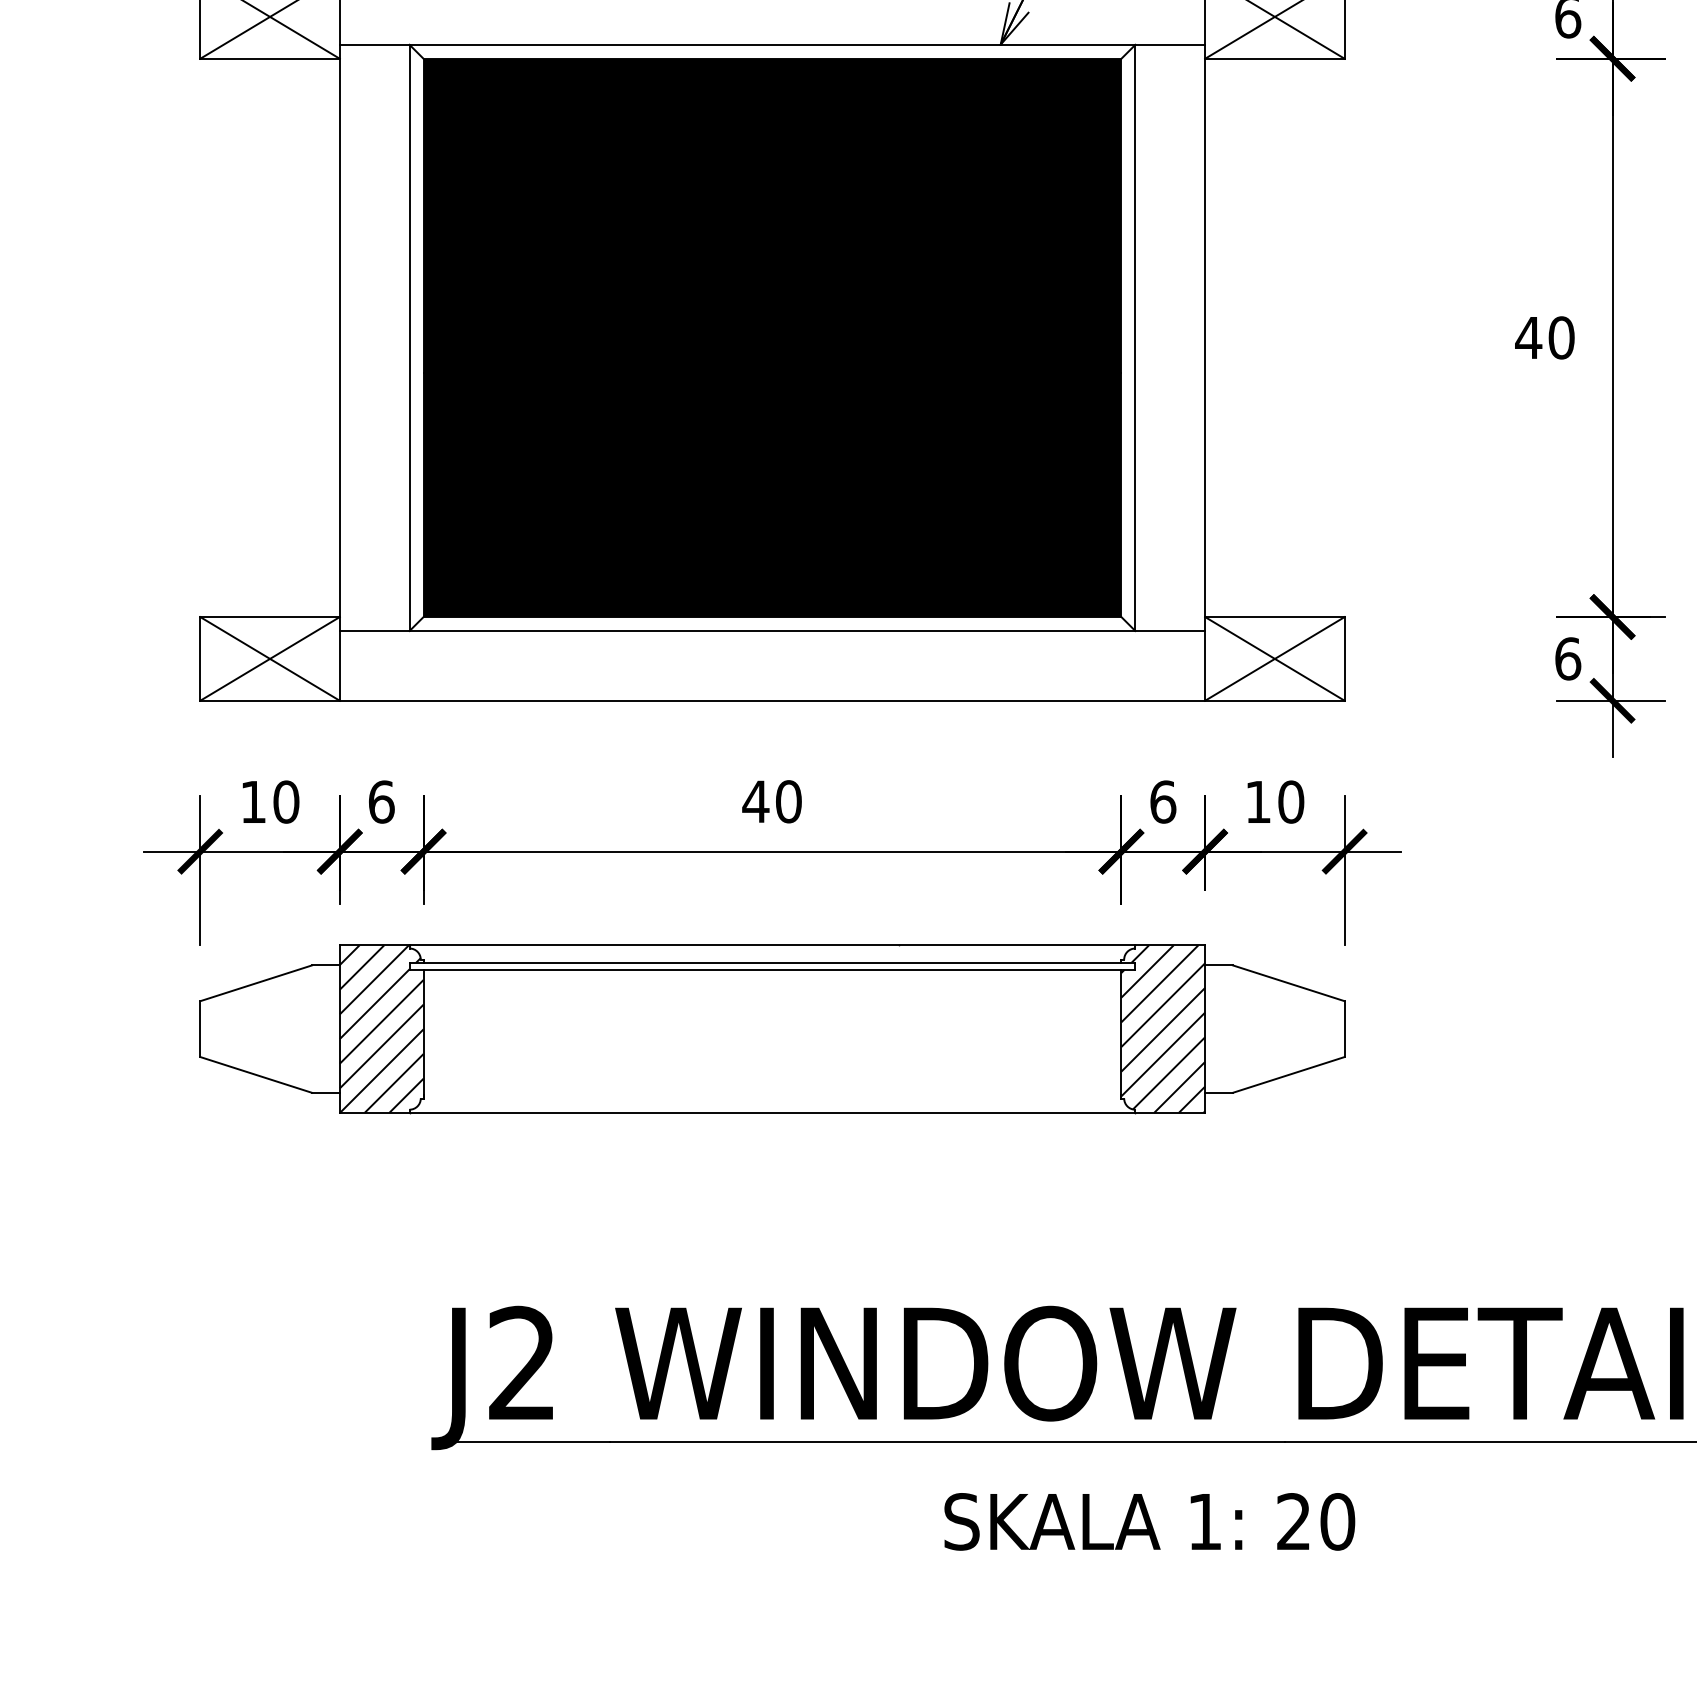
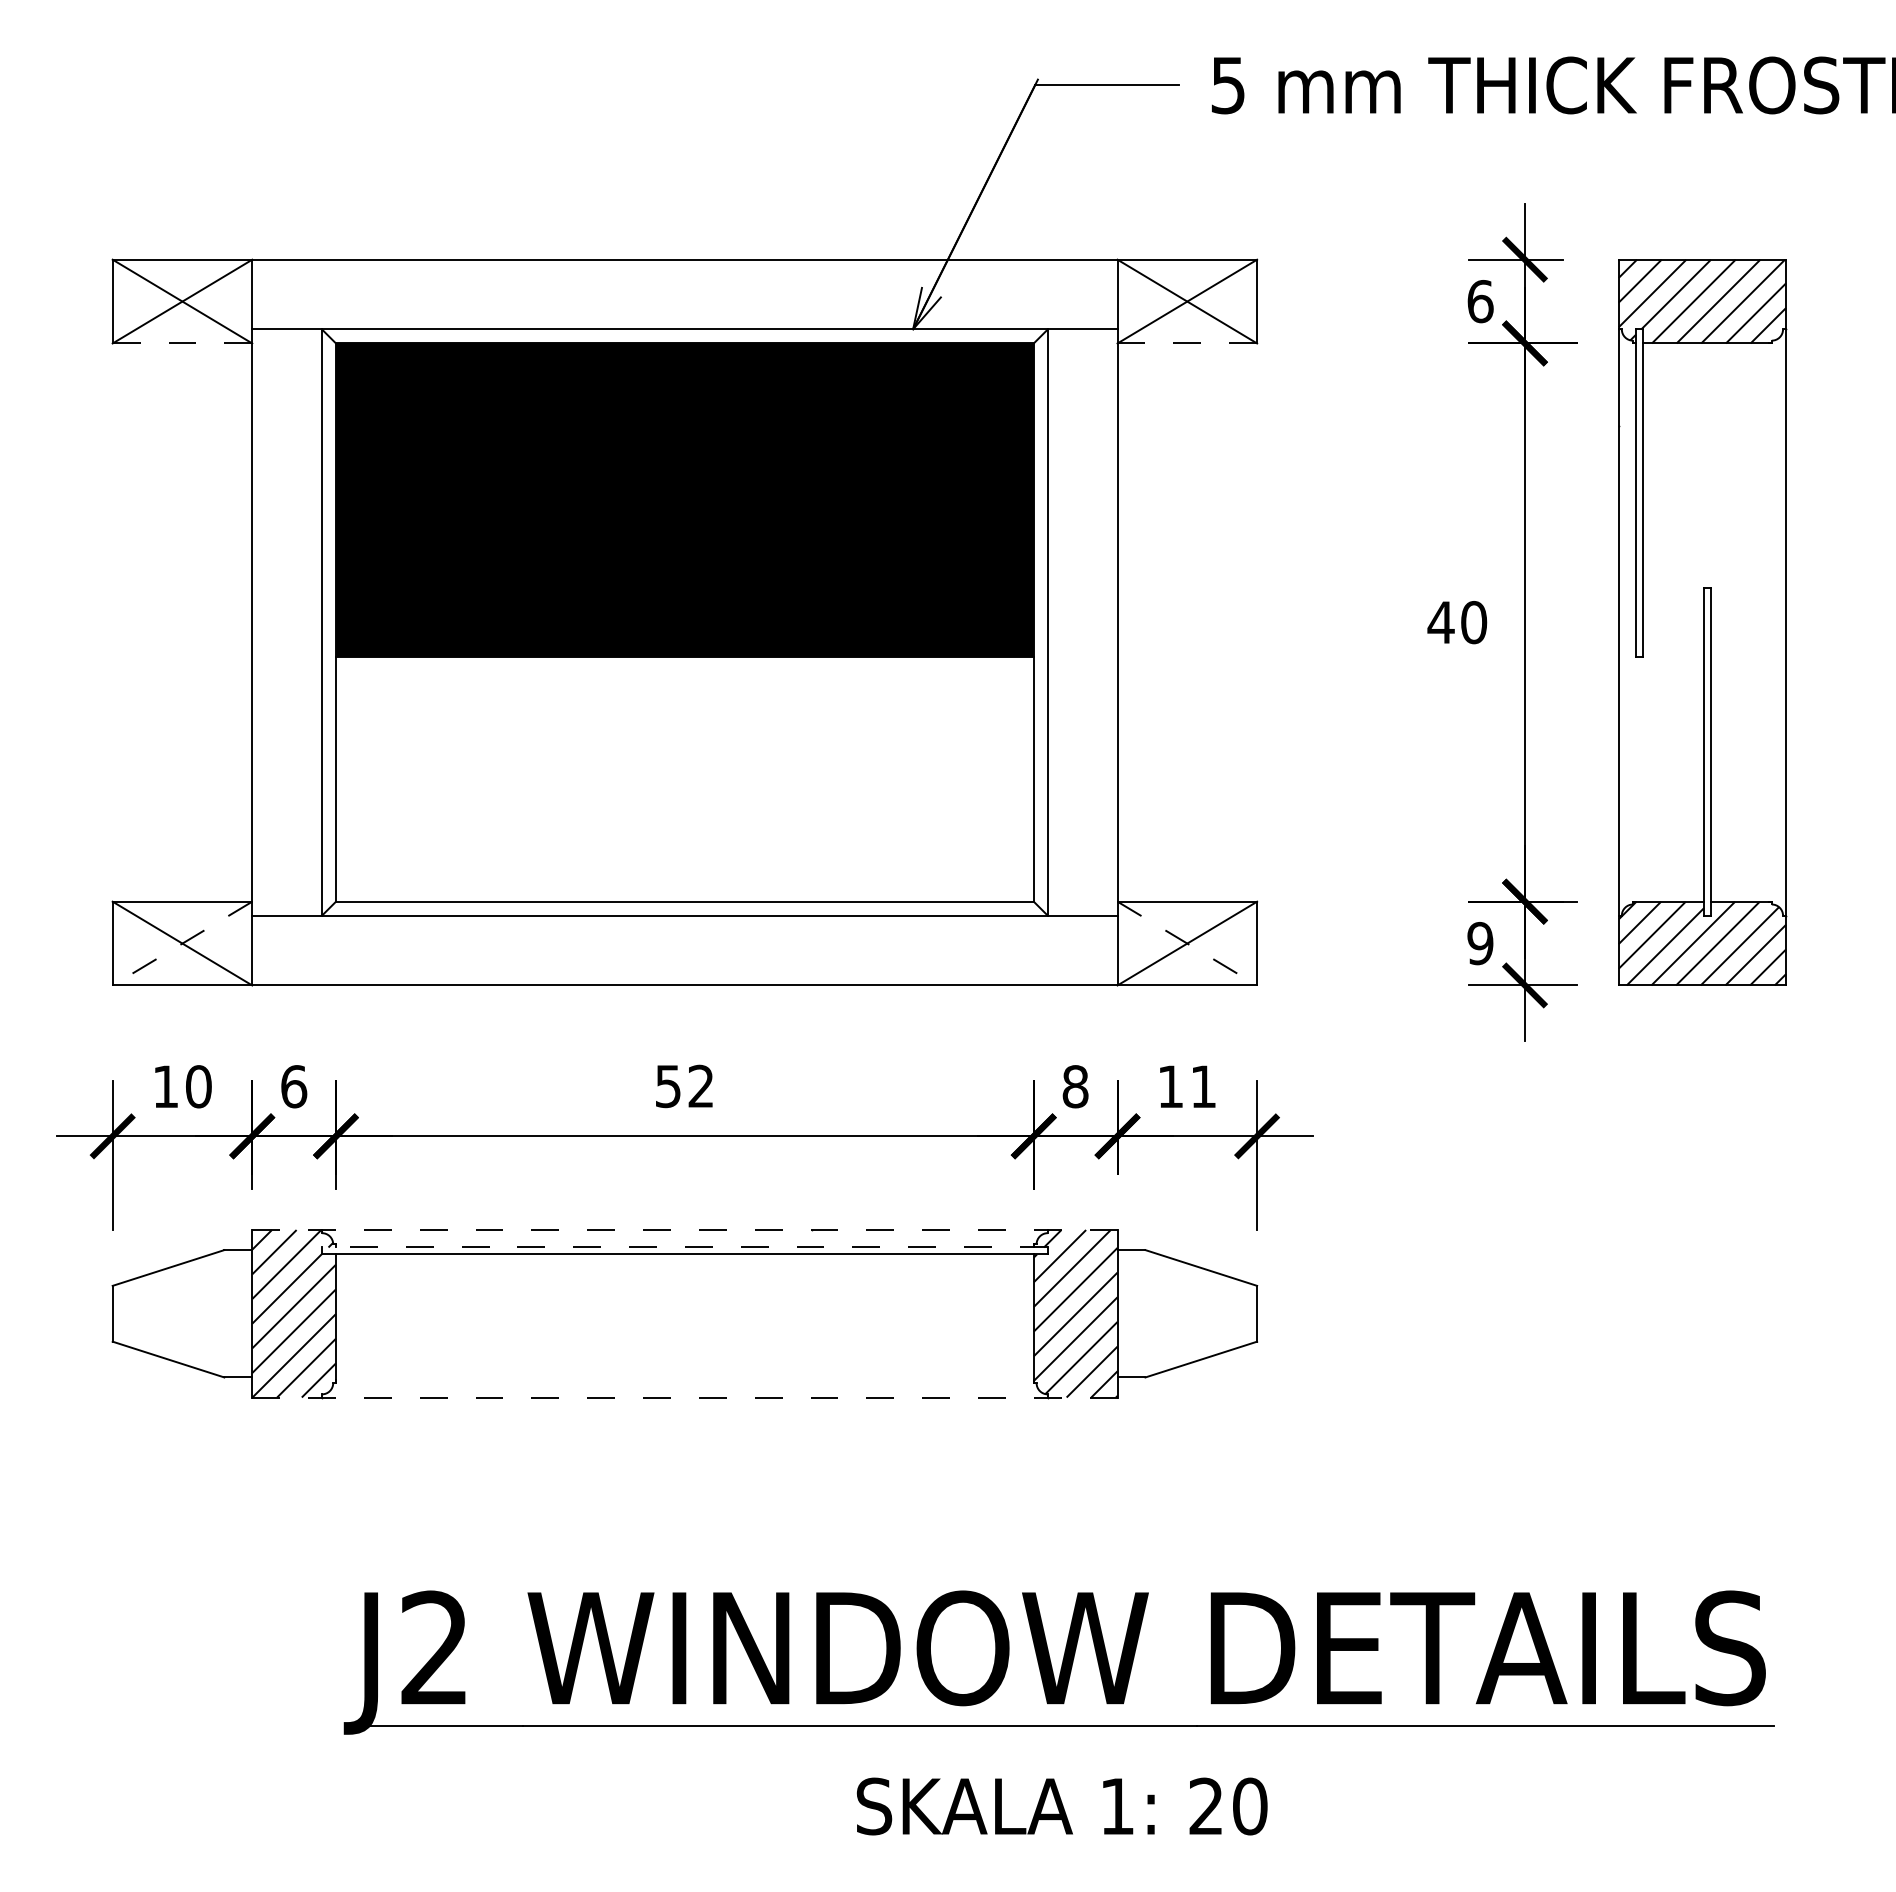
line: (270, 58) -> (182, 343), solid -> dashed
line: (1275, 58) -> (1187, 343), solid -> dashed
fill: (772, 494) -> (684, 779), removed
line: (270, 658) -> (182, 943), solid -> dashed
line: (1275, 658) -> (1187, 943), solid -> dashed
text: (1568, 658) -> (1480, 943), 6 -> 9
text: (772, 801) -> (684, 1086), 40 -> 52
text: (1163, 801) -> (1075, 1086), 6 -> 8
text: (1291, 801) -> (1203, 1086), 10 -> 11
line: (772, 945) -> (684, 1230), solid -> dashed
line: (772, 962) -> (684, 1247), solid -> dashed
line: (772, 1112) -> (684, 1397), solid -> dashed

